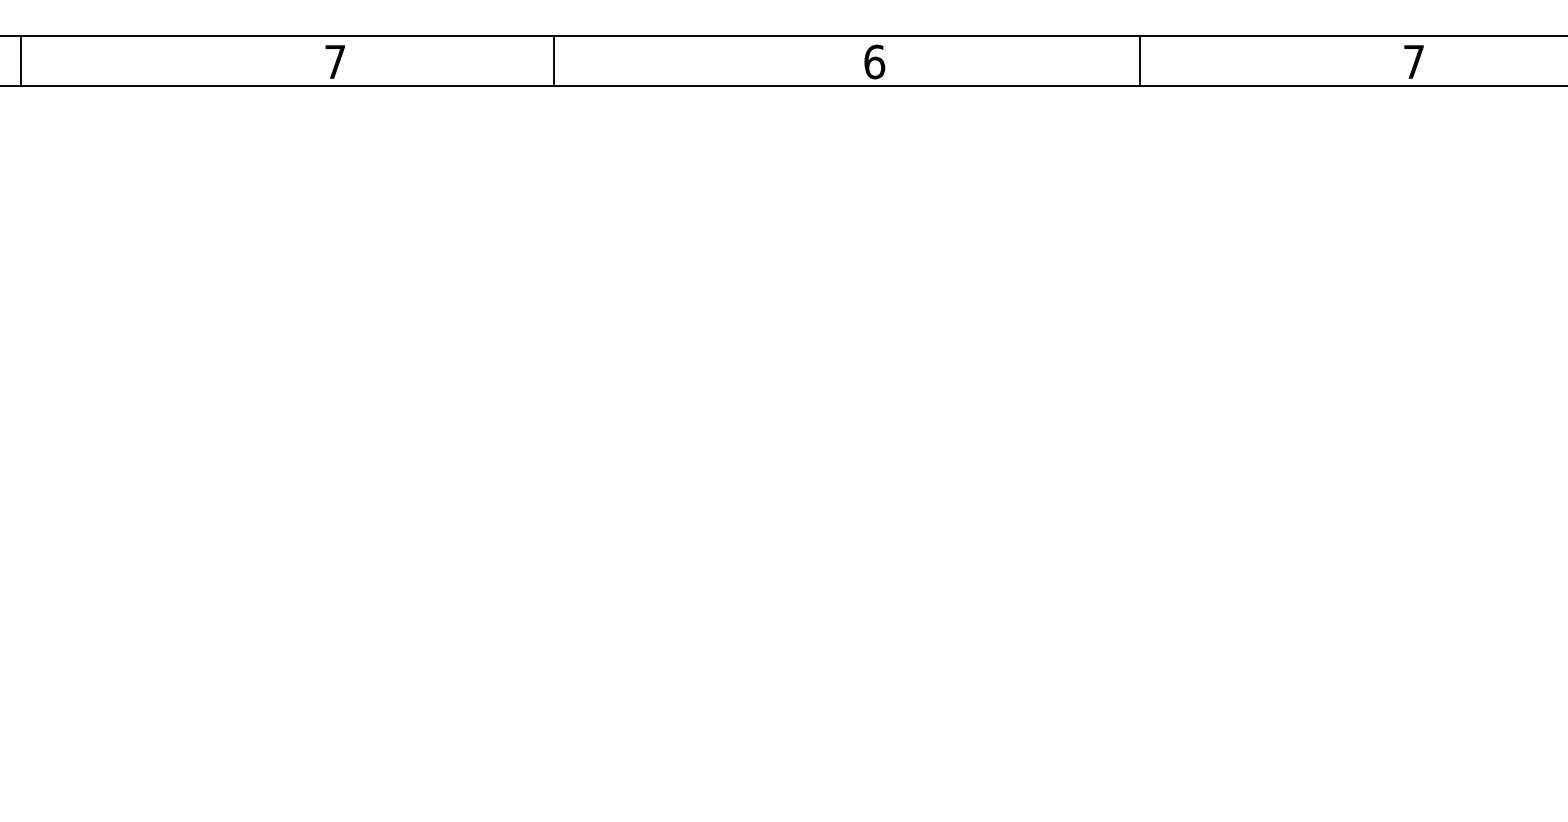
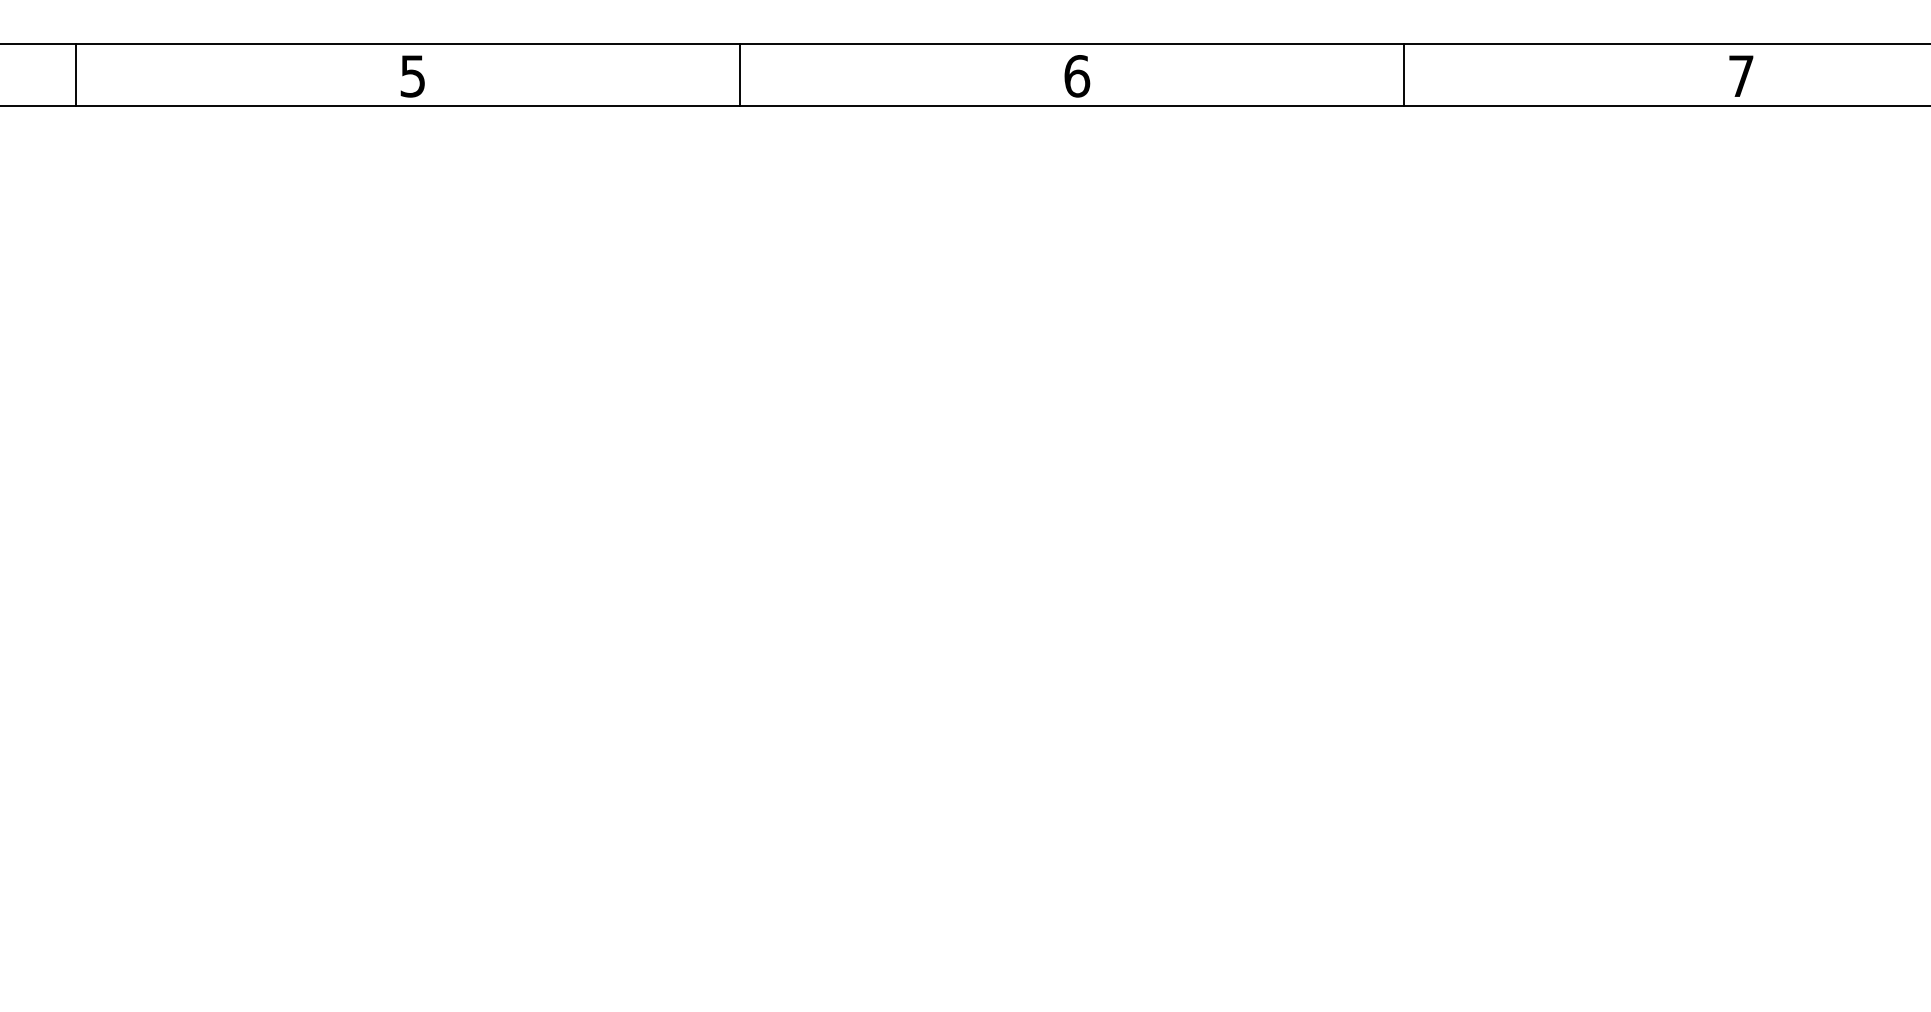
line: (20, 61) -> (75, 75), moved
line: (553, 61) -> (739, 75), moved
text: (334, 62) -> (411, 76), 7 -> 5

